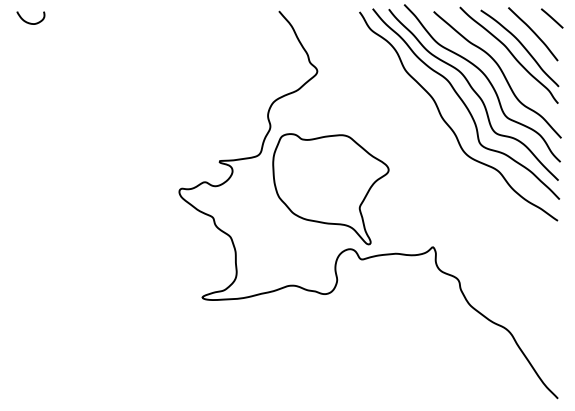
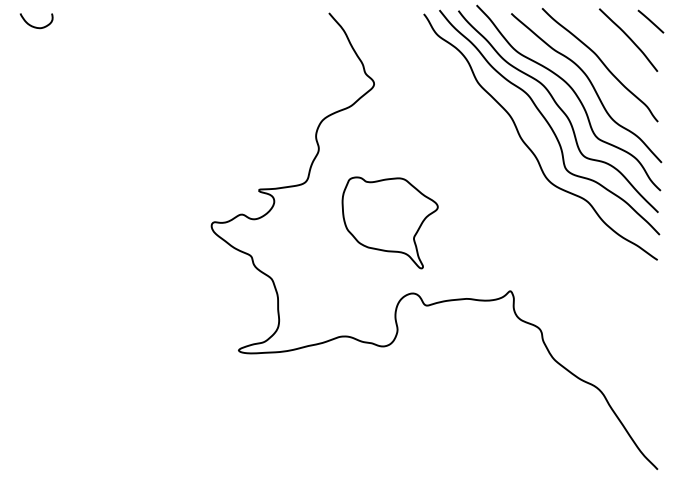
curve: (521, 45) -> (614, 53), removed
part: (330, 189) -> (389, 223), size x0.7

